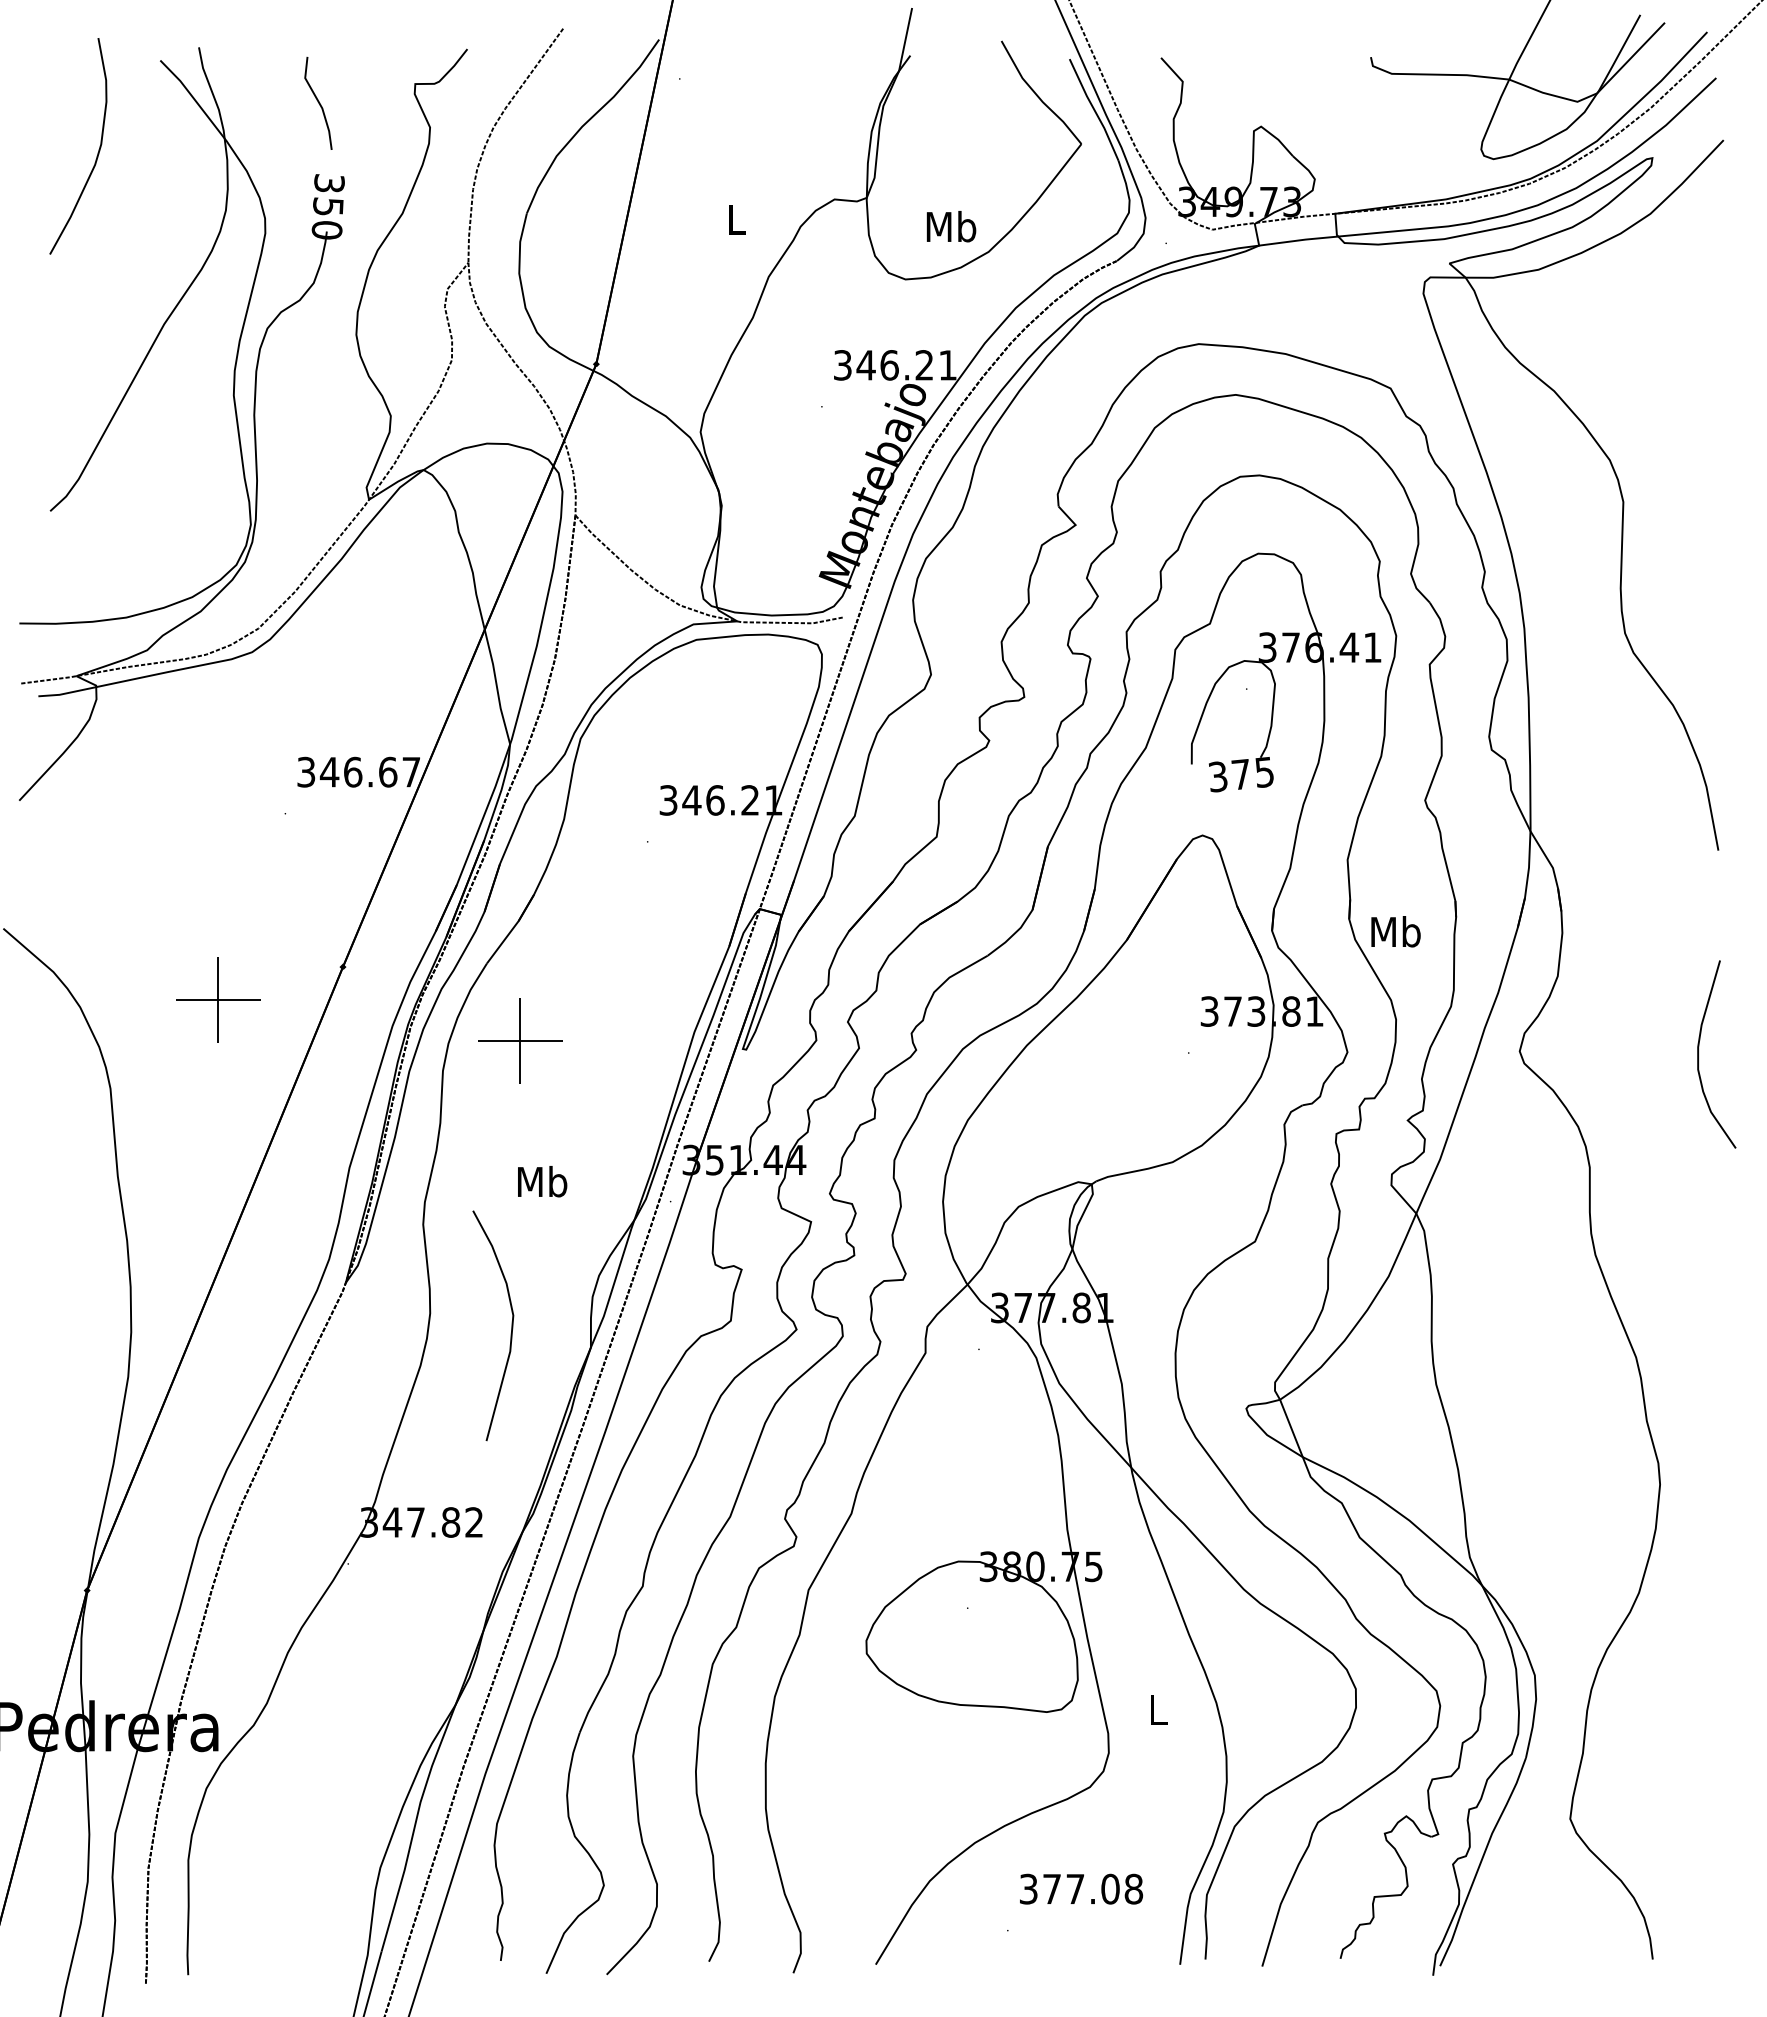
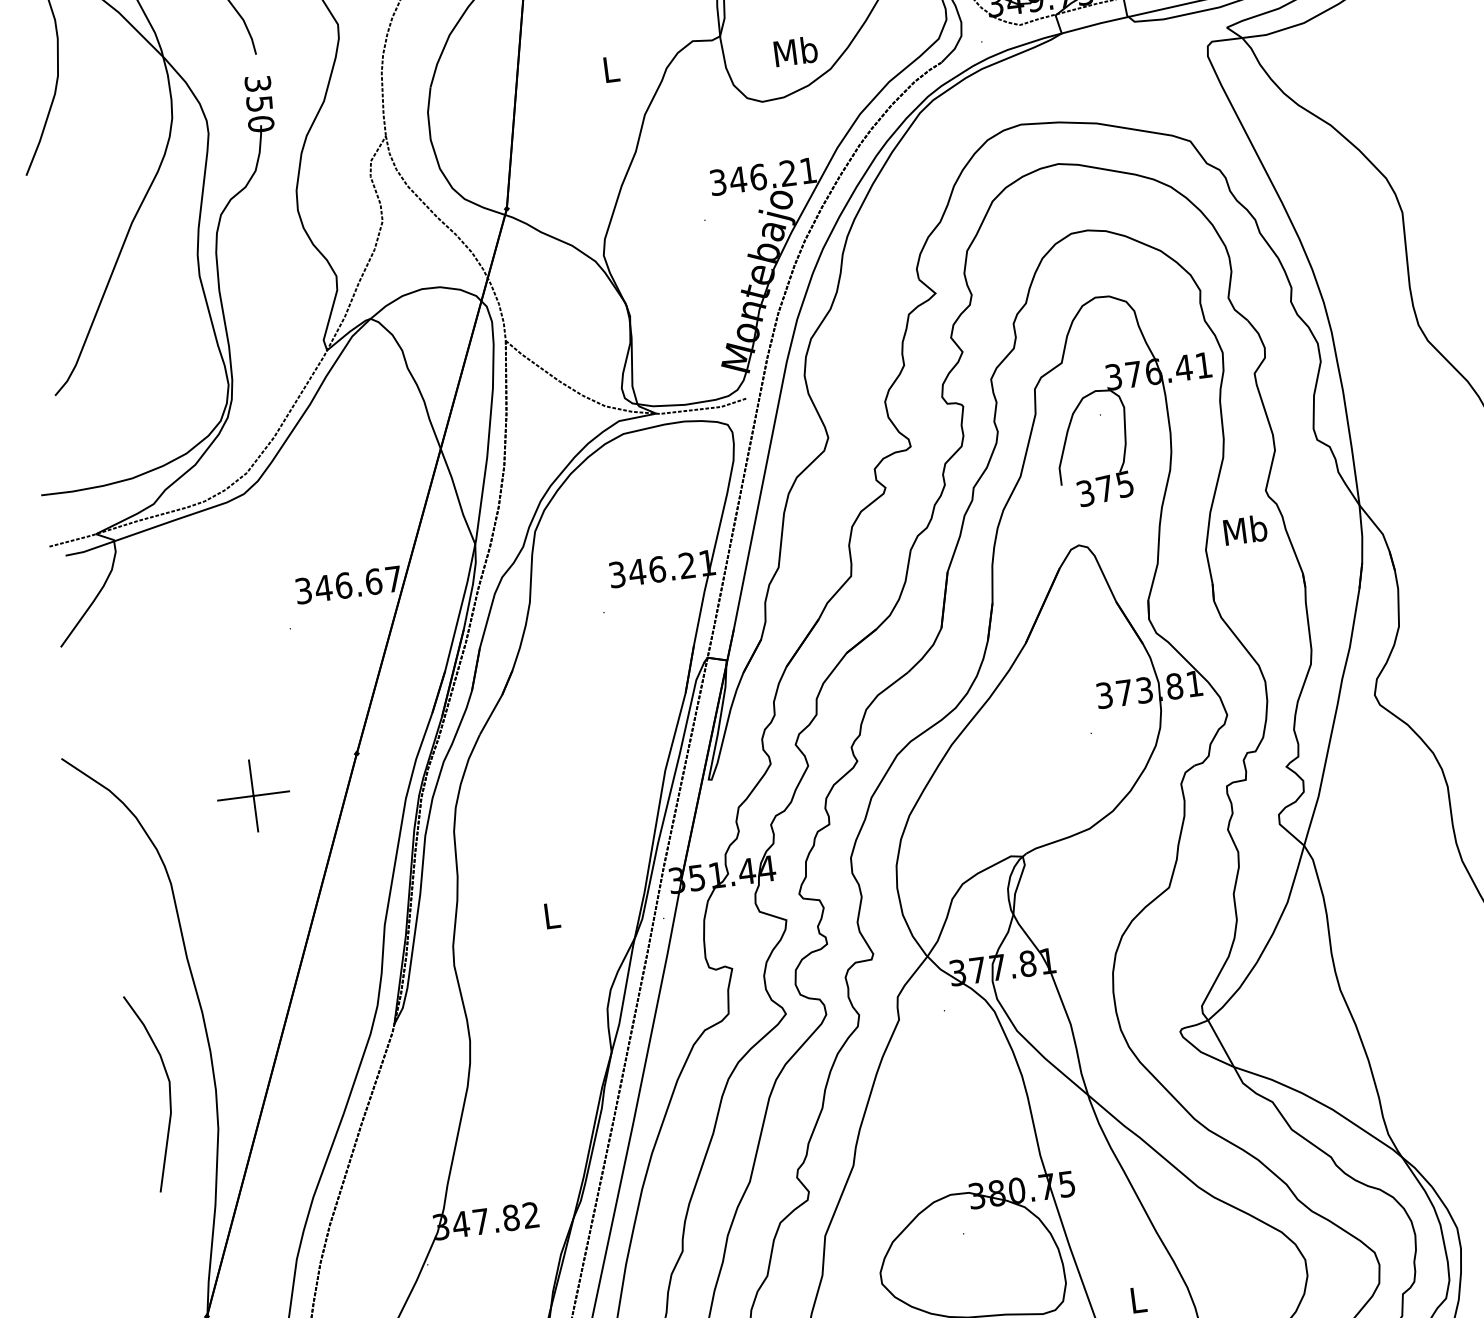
text: (1395, 931) -> (1245, 529), moved
part: (520, 1040) -> (517, 797), removed
text: (542, 1181) -> (551, 915), Mb -> L
curve: (511, 1325) -> (169, 1090), moved

